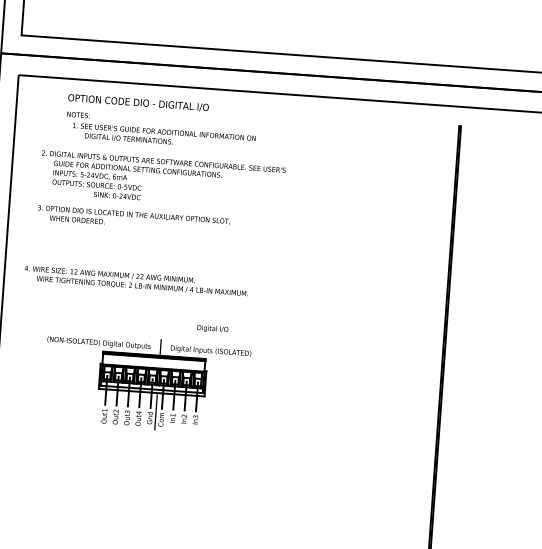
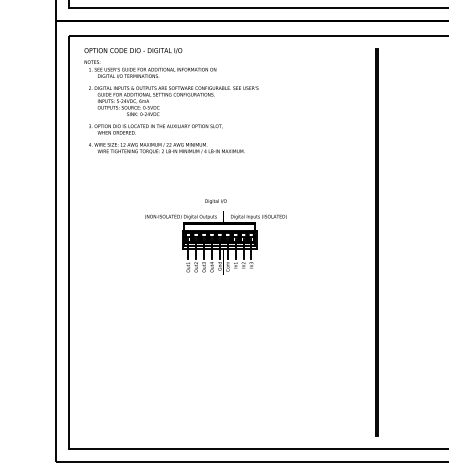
text: (161, 122) -> (150, 63), moved
text: (136, 281) -> (166, 148), moved
part: (146, 383) -> (215, 242), moved

